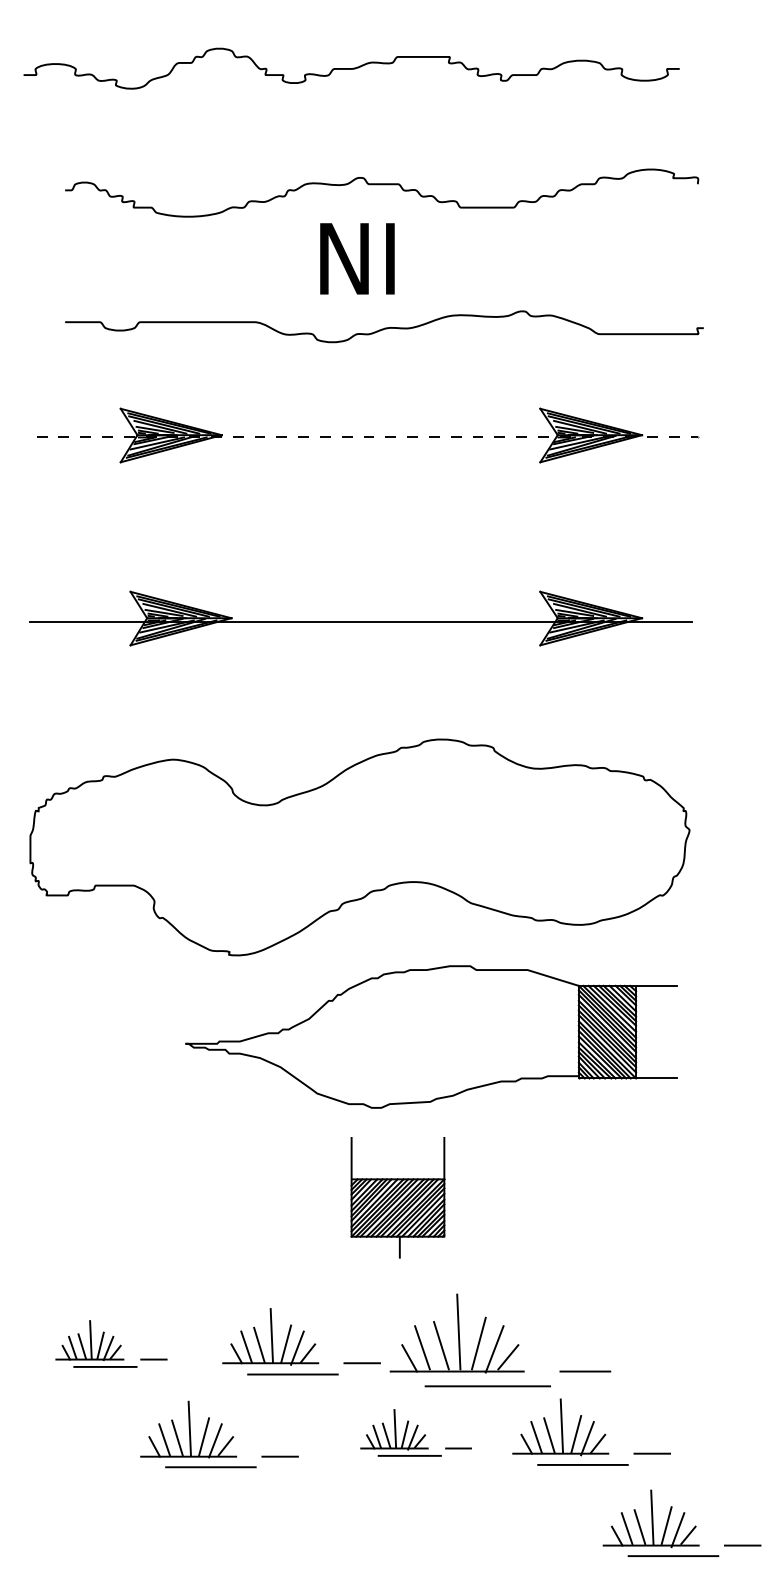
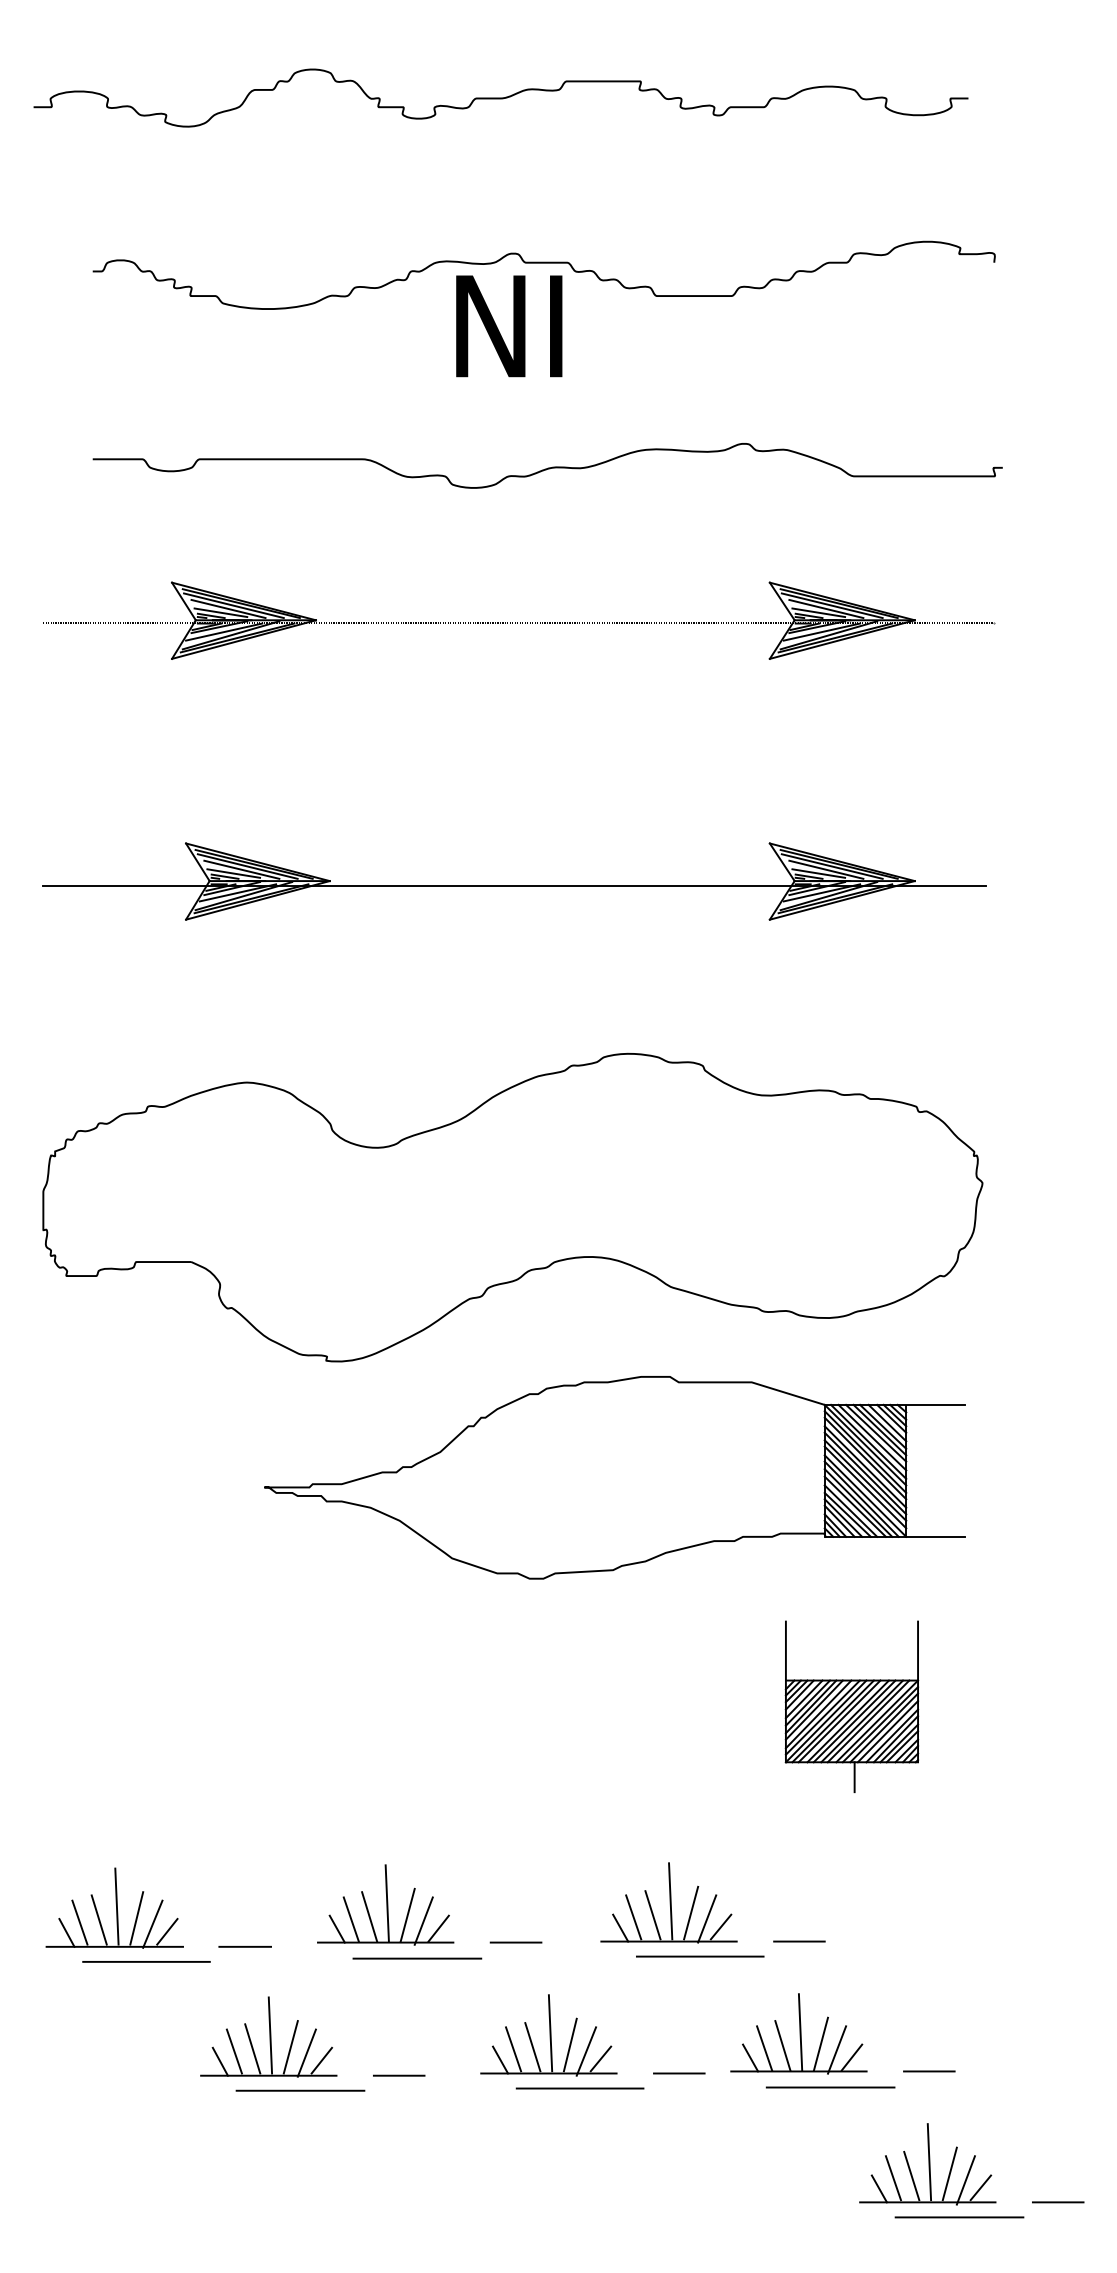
text: (357, 258) -> (509, 325), moved
part: (397, 1197) -> (851, 1706), moved
part: (500, 1339) -> (713, 1908), size x0.71
part: (111, 1343) -> (158, 1914), size x1.43
part: (415, 1432) -> (591, 2041), size x1.43

